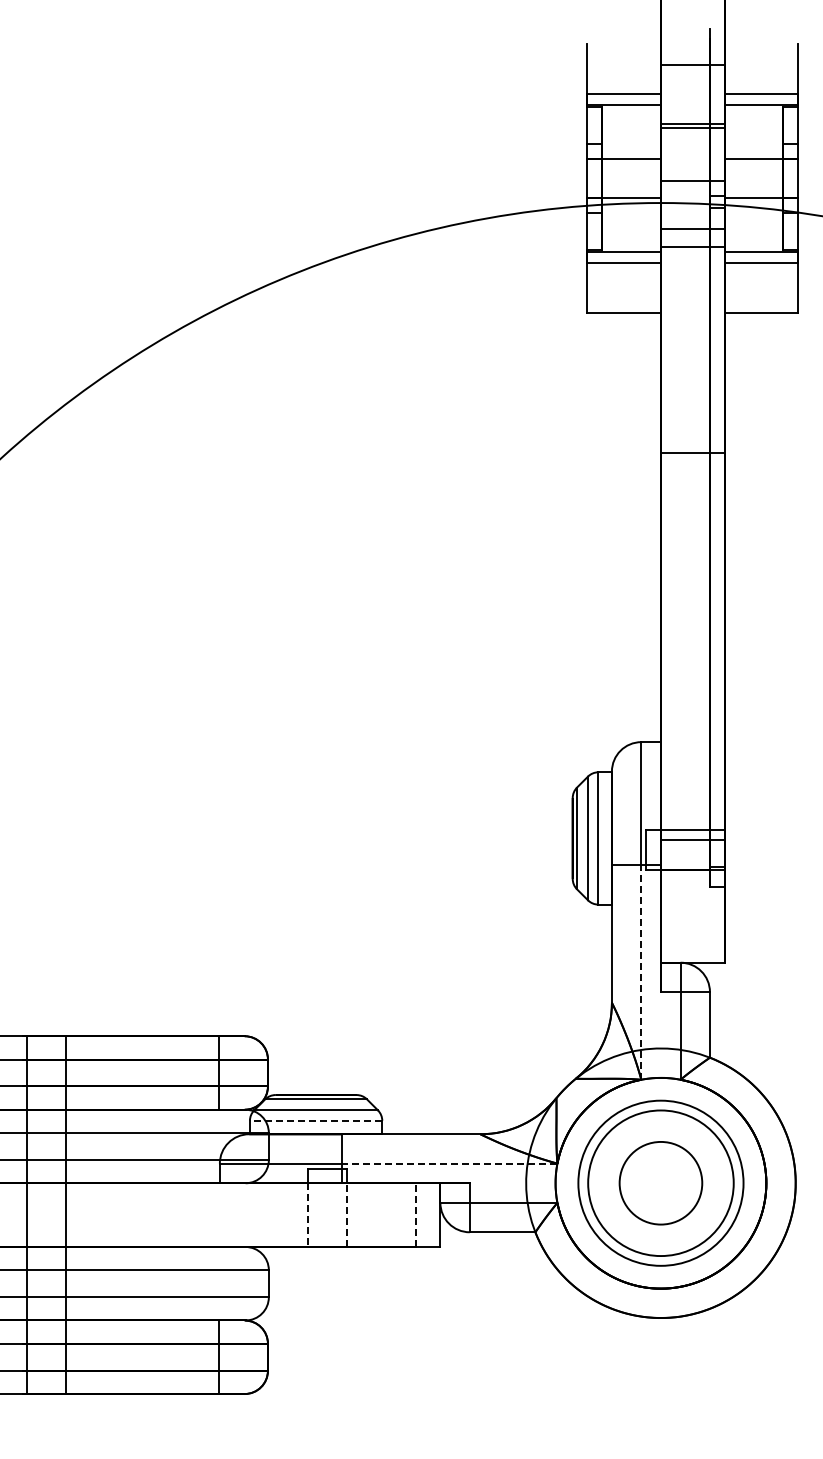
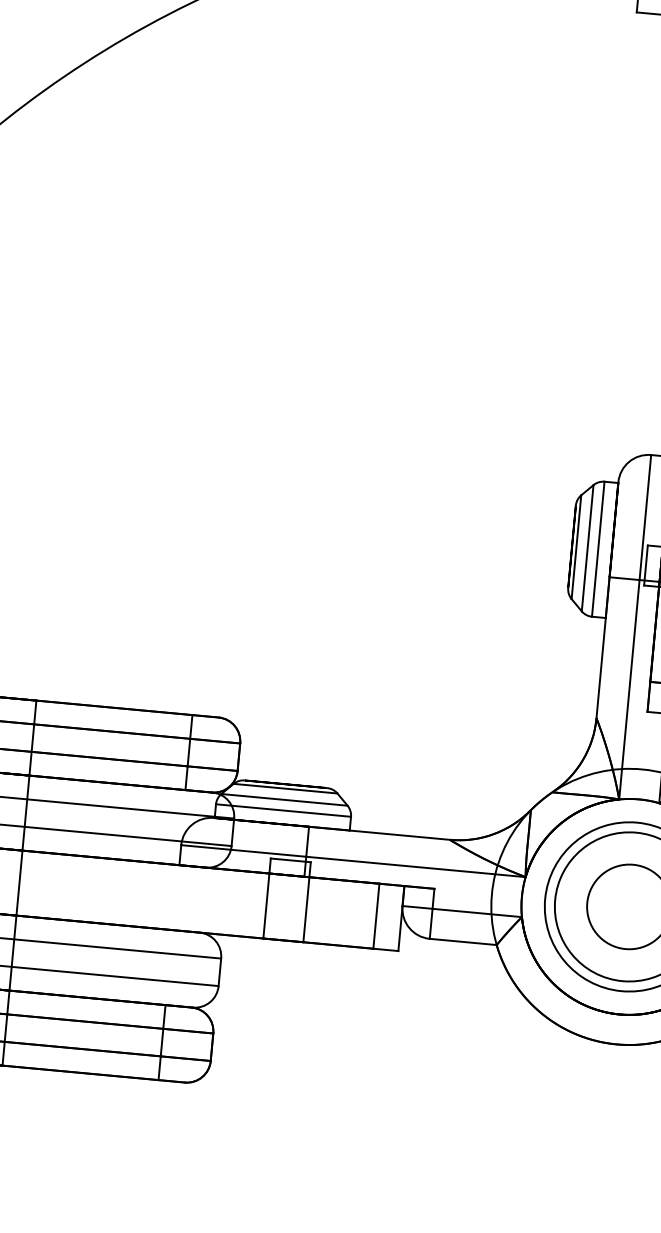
line: (641, 972) -> (629, 690), dashed -> solid
line: (315, 1120) -> (282, 810), dashed -> solid
line: (449, 1163) -> (415, 866), dashed -> solid
line: (308, 1215) -> (266, 906), dashed -> solid
line: (347, 1215) -> (306, 910), dashed -> solid
line: (415, 1215) -> (375, 916), dashed -> solid

